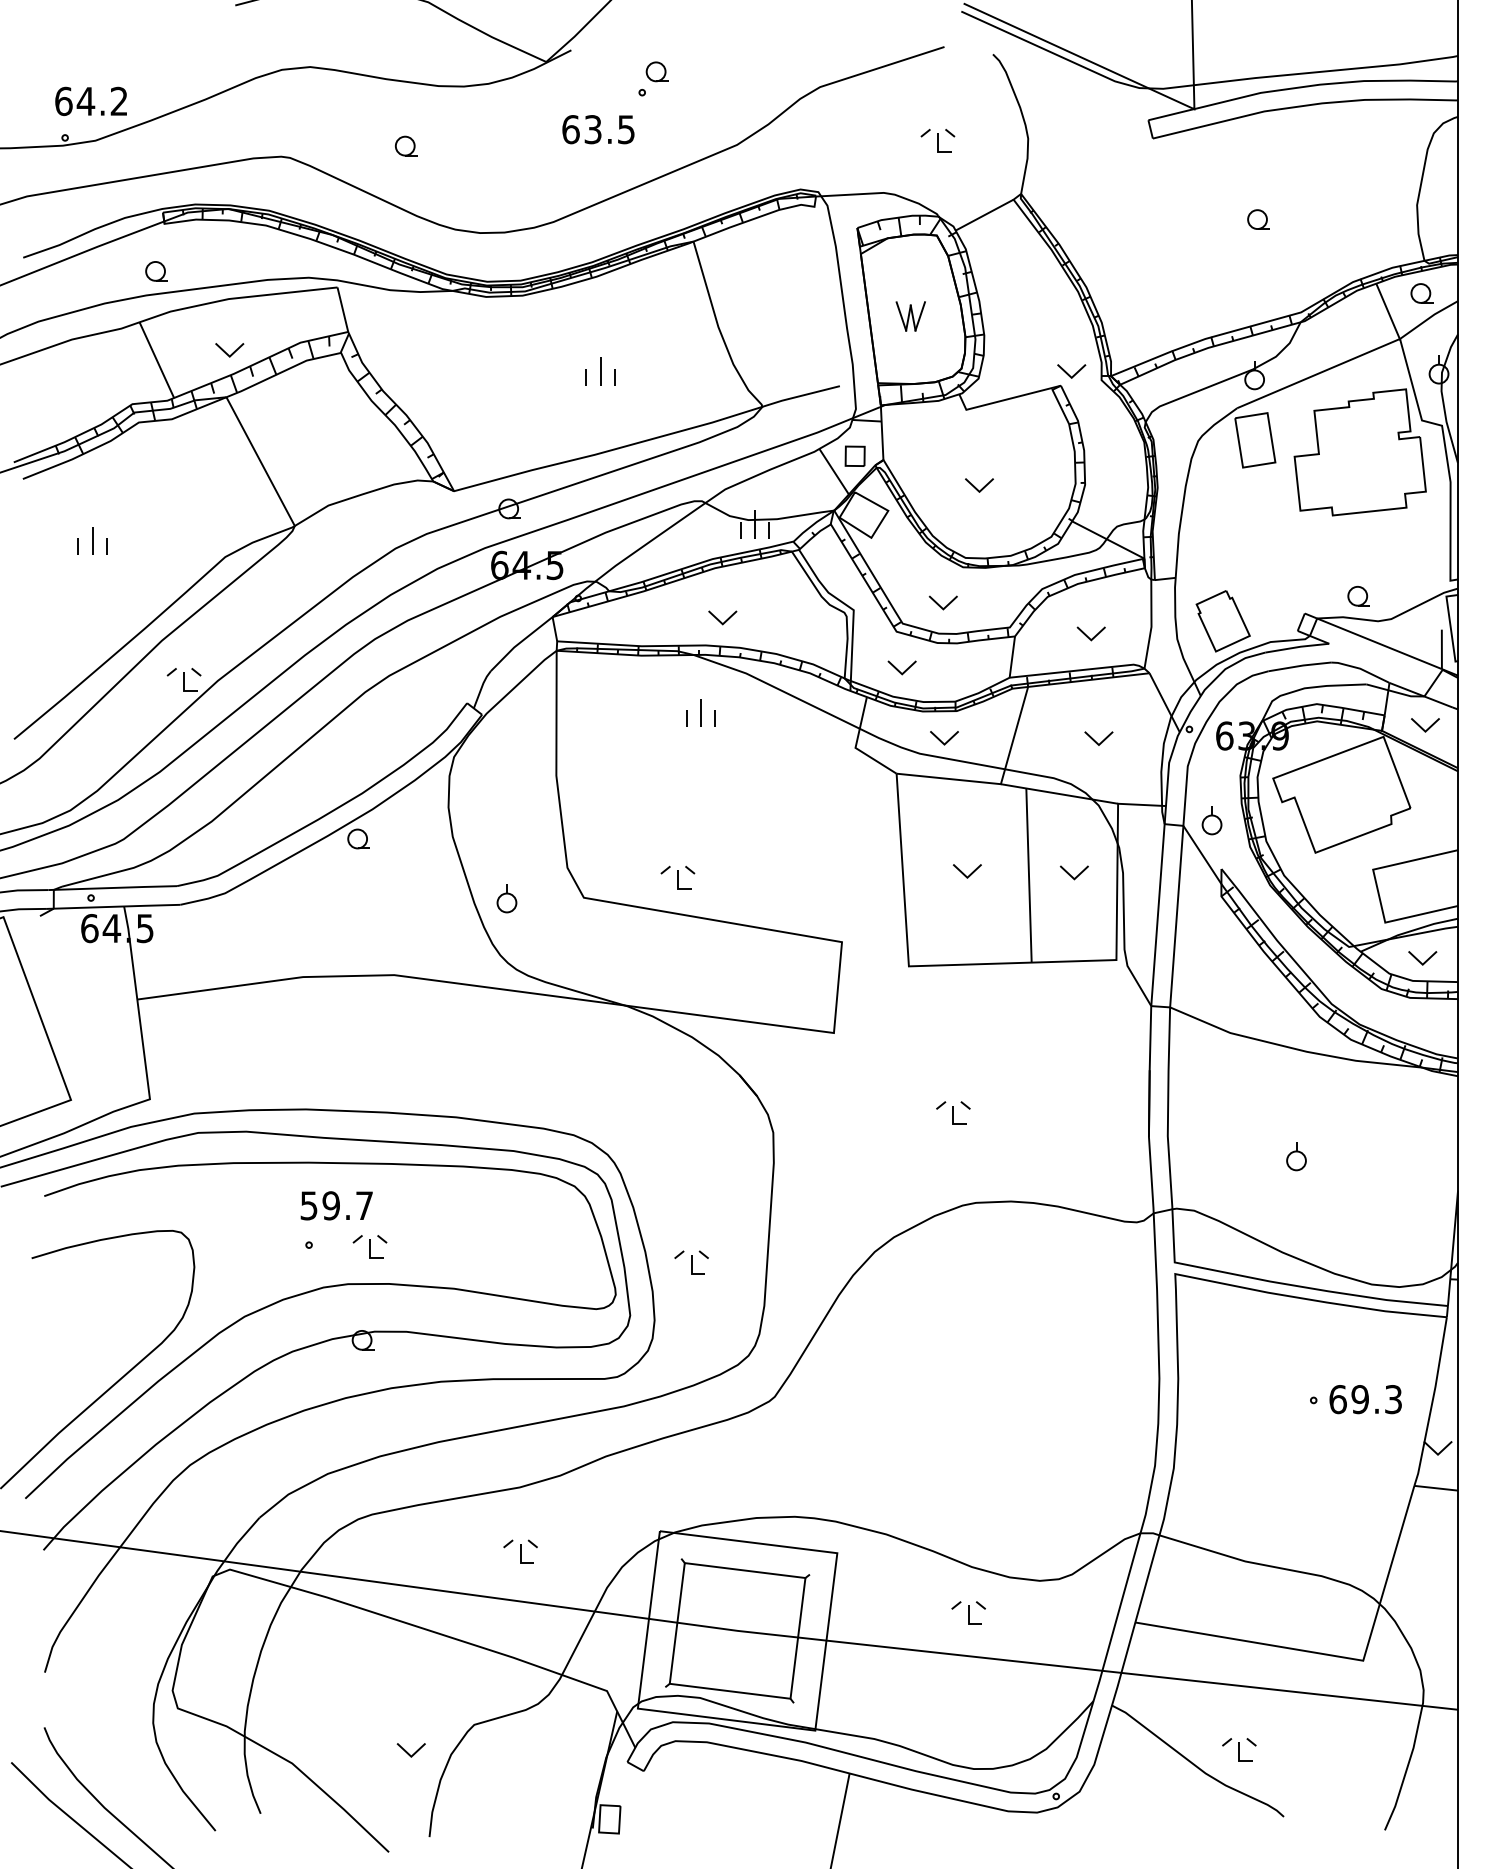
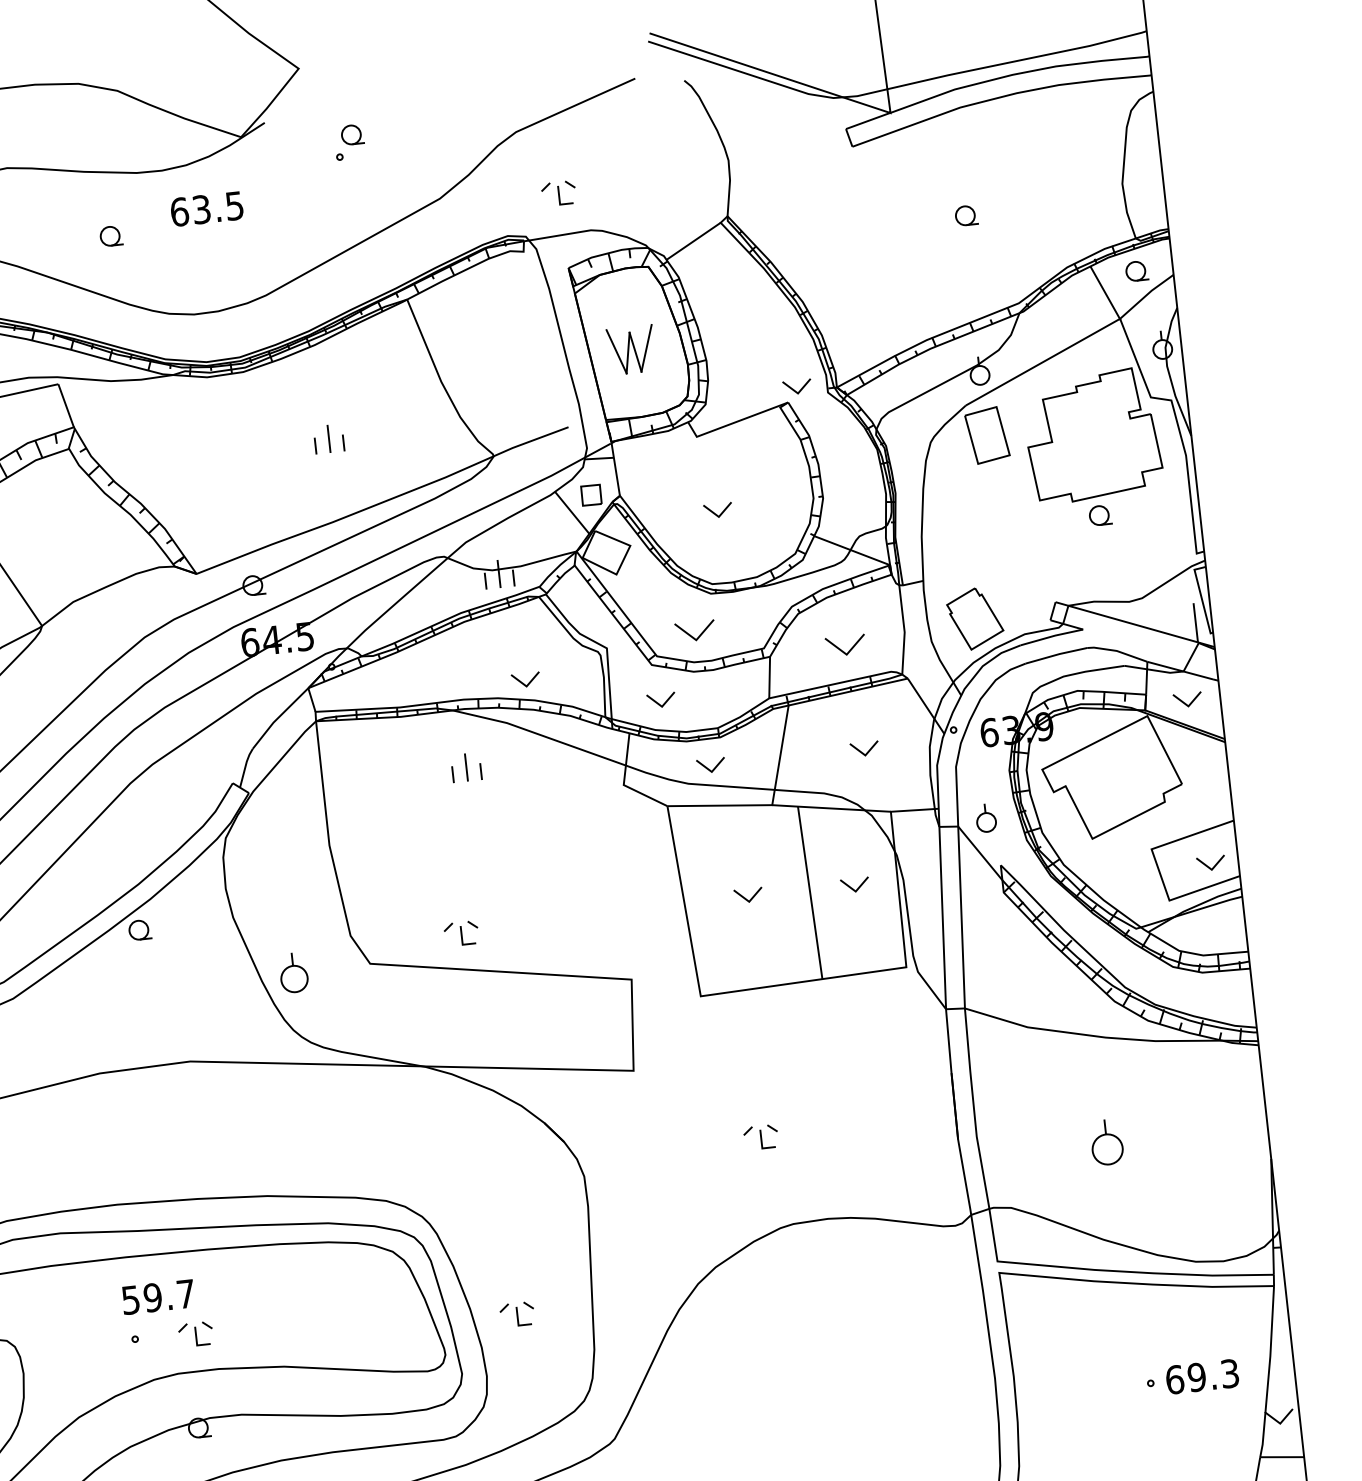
text: (598, 129) -> (207, 208), moved
part: (937, 140) -> (558, 193), moved
part: (910, 316) -> (631, 350), size x1.6
part: (1358, 596) -> (1100, 515), moved
part: (942, 602) -> (694, 630), size x1.4
part: (722, 617) -> (525, 679), moved
part: (1090, 633) -> (844, 645), size x1.4
part: (506, 898) -> (293, 973), size x1.4
part: (1422, 958) -> (1210, 863), moved
part: (1296, 1156) -> (1106, 1142), size x1.6

